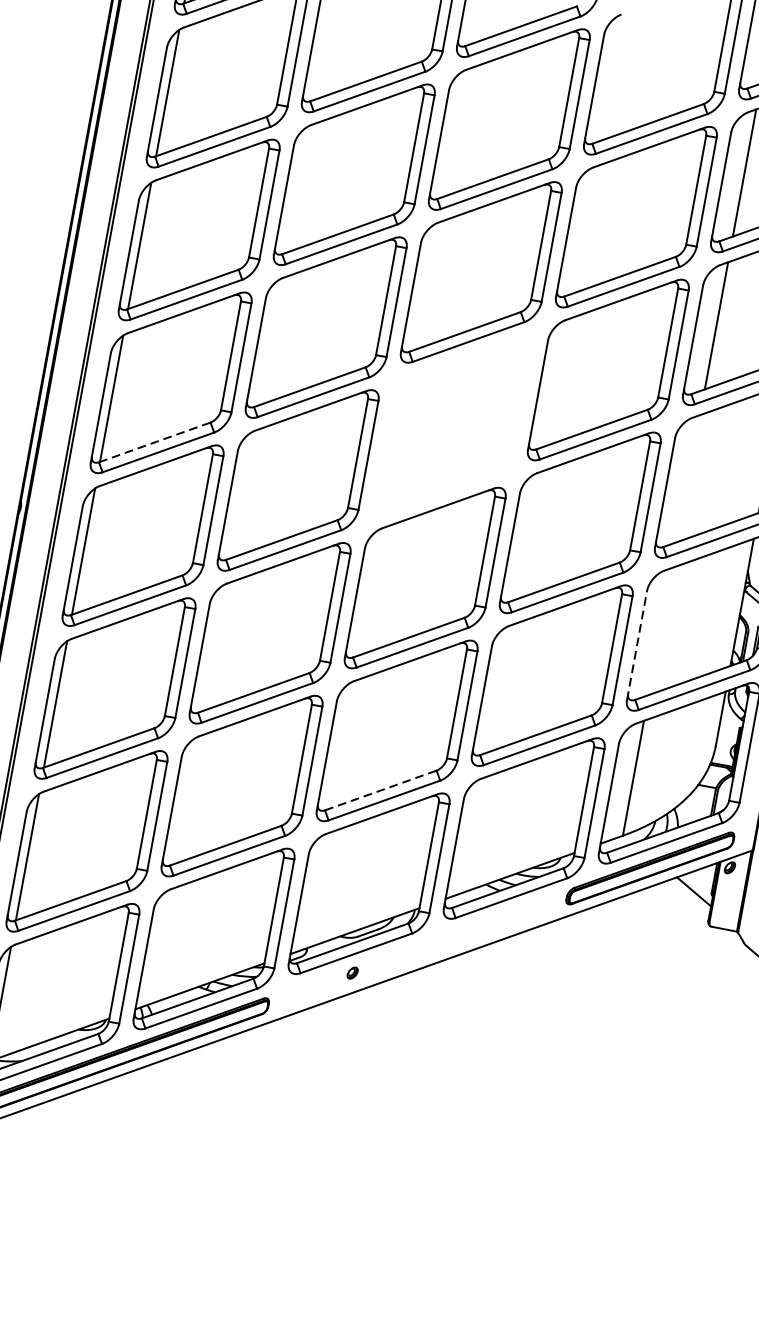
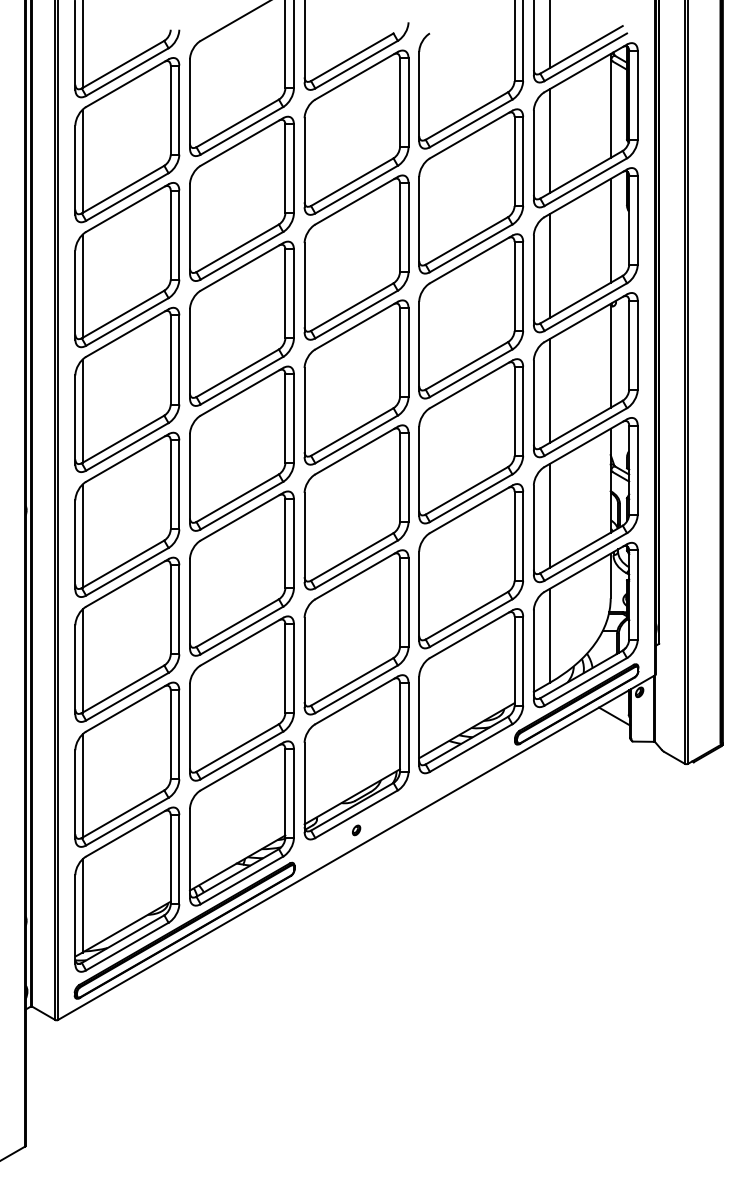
part: (453, 425) -> (356, 382), added
line: (155, 442) -> (123, 439), dashed -> solid
line: (688, 478) -> (550, 390), added
line: (660, 631) -> (550, 515), added
line: (636, 645) -> (533, 530), dashed -> solid
line: (381, 790) -> (352, 681), dashed -> solid

